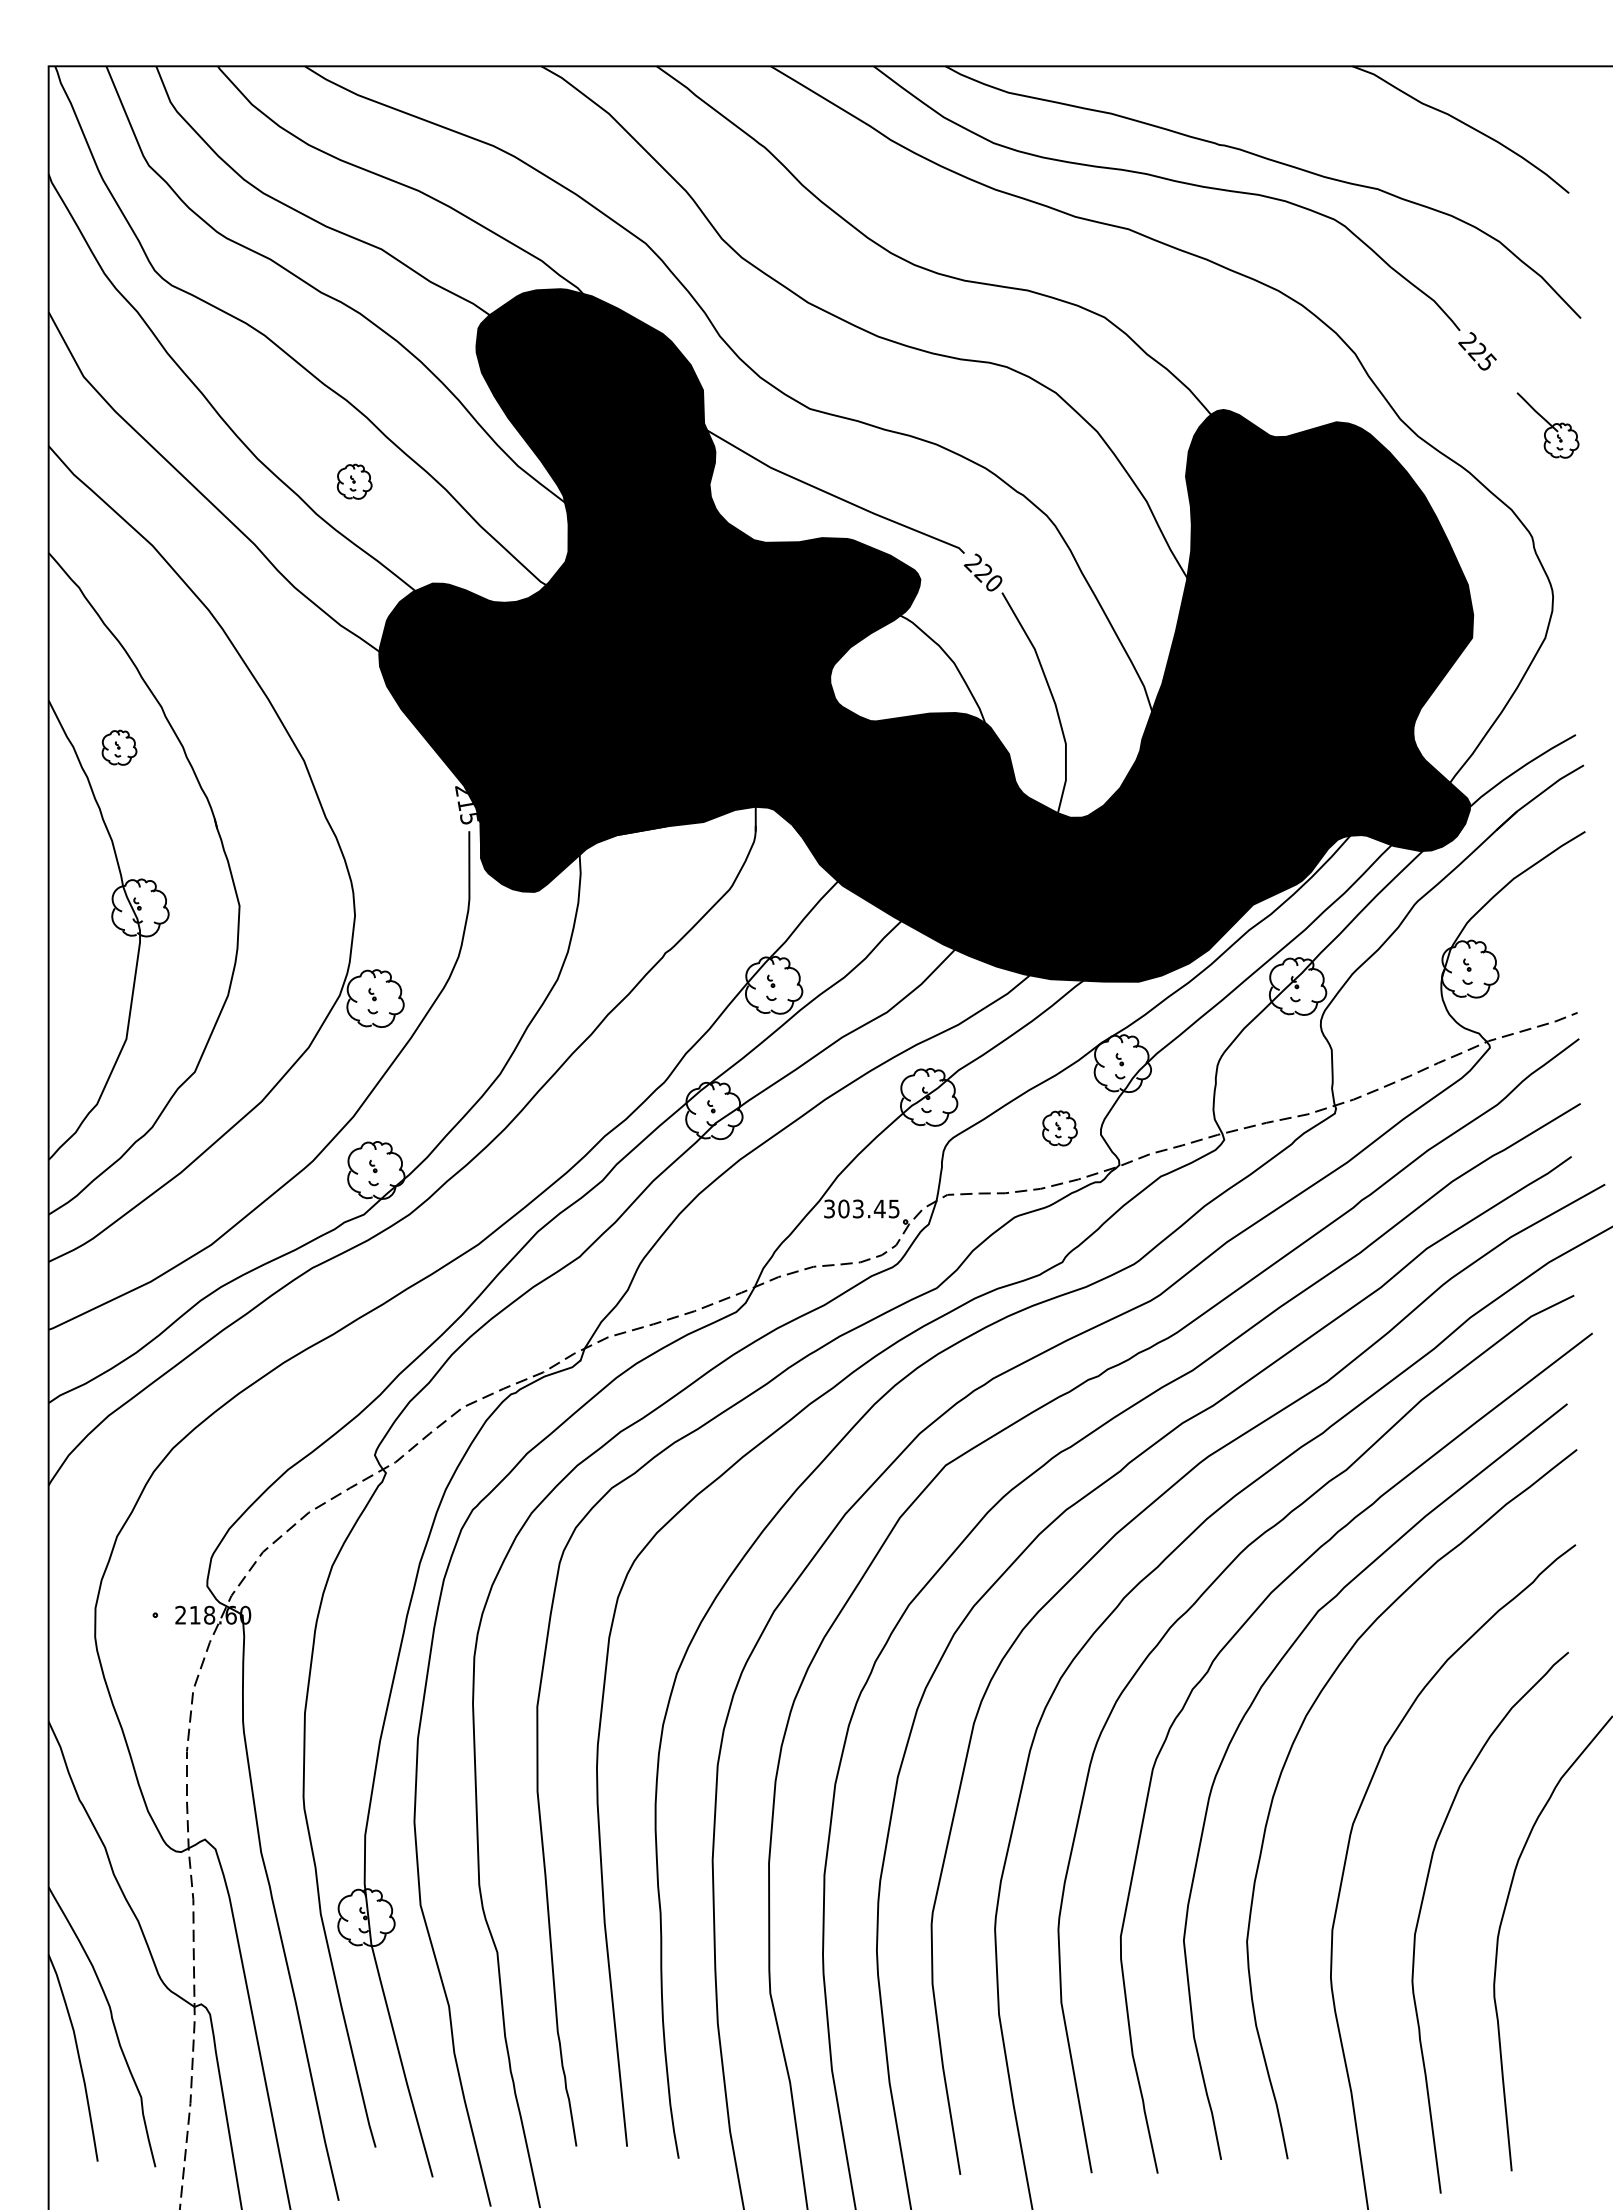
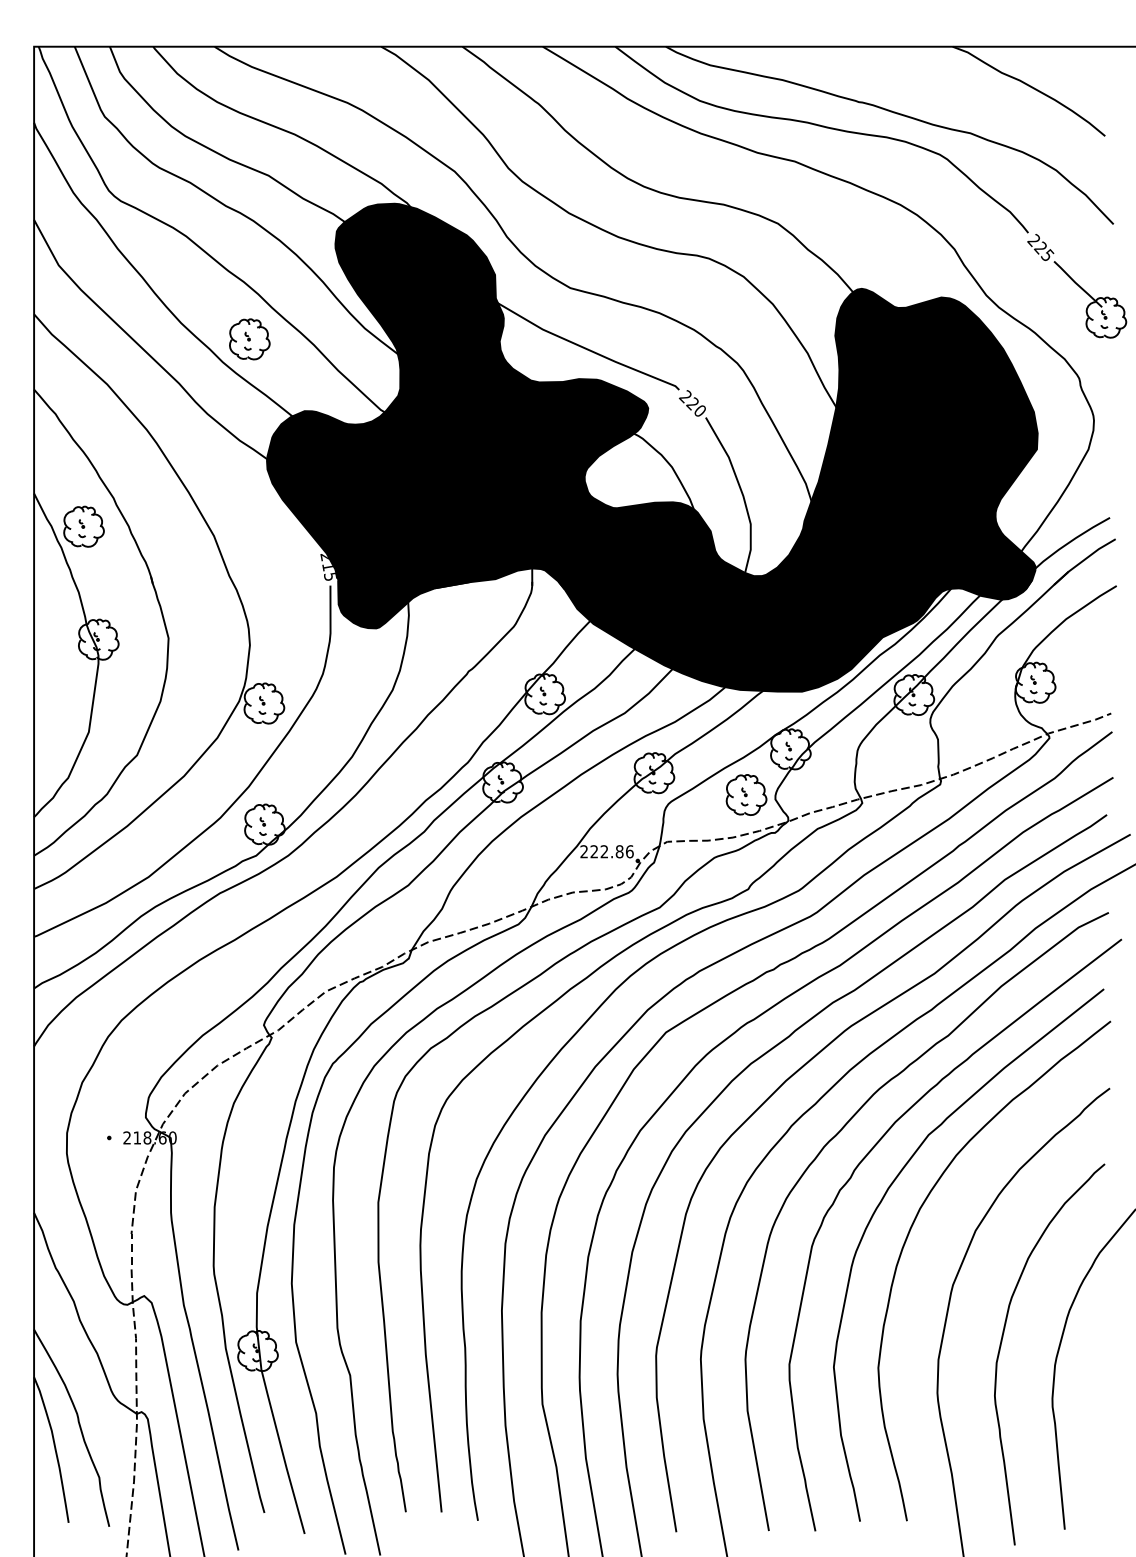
part: (1547, 425) -> (1090, 299), size x1.67
part: (354, 481) -> (249, 339), size x1.67
part: (119, 747) -> (84, 526), size x1.67
part: (1059, 1128) -> (746, 795), size x1.67
text: (861, 1208) -> (606, 851), 303.45 -> 222.86

